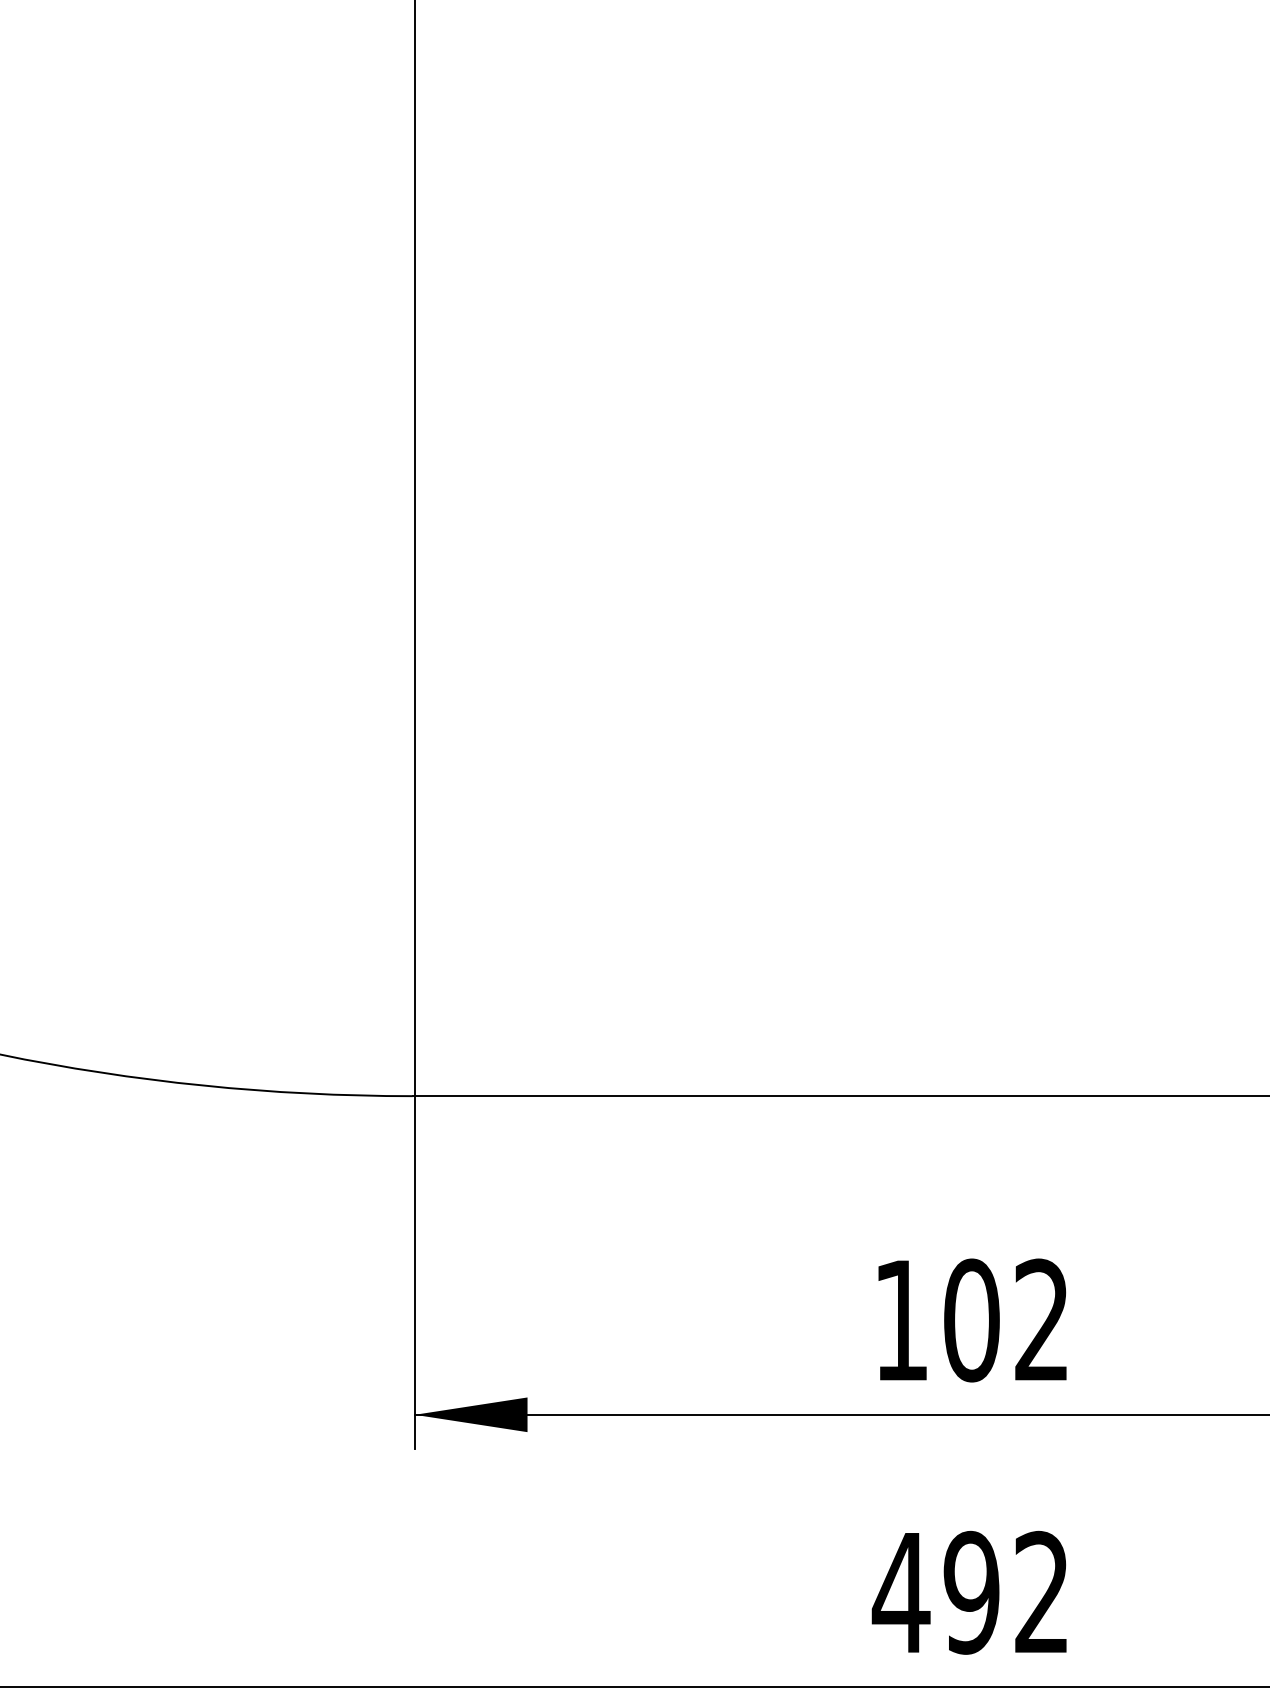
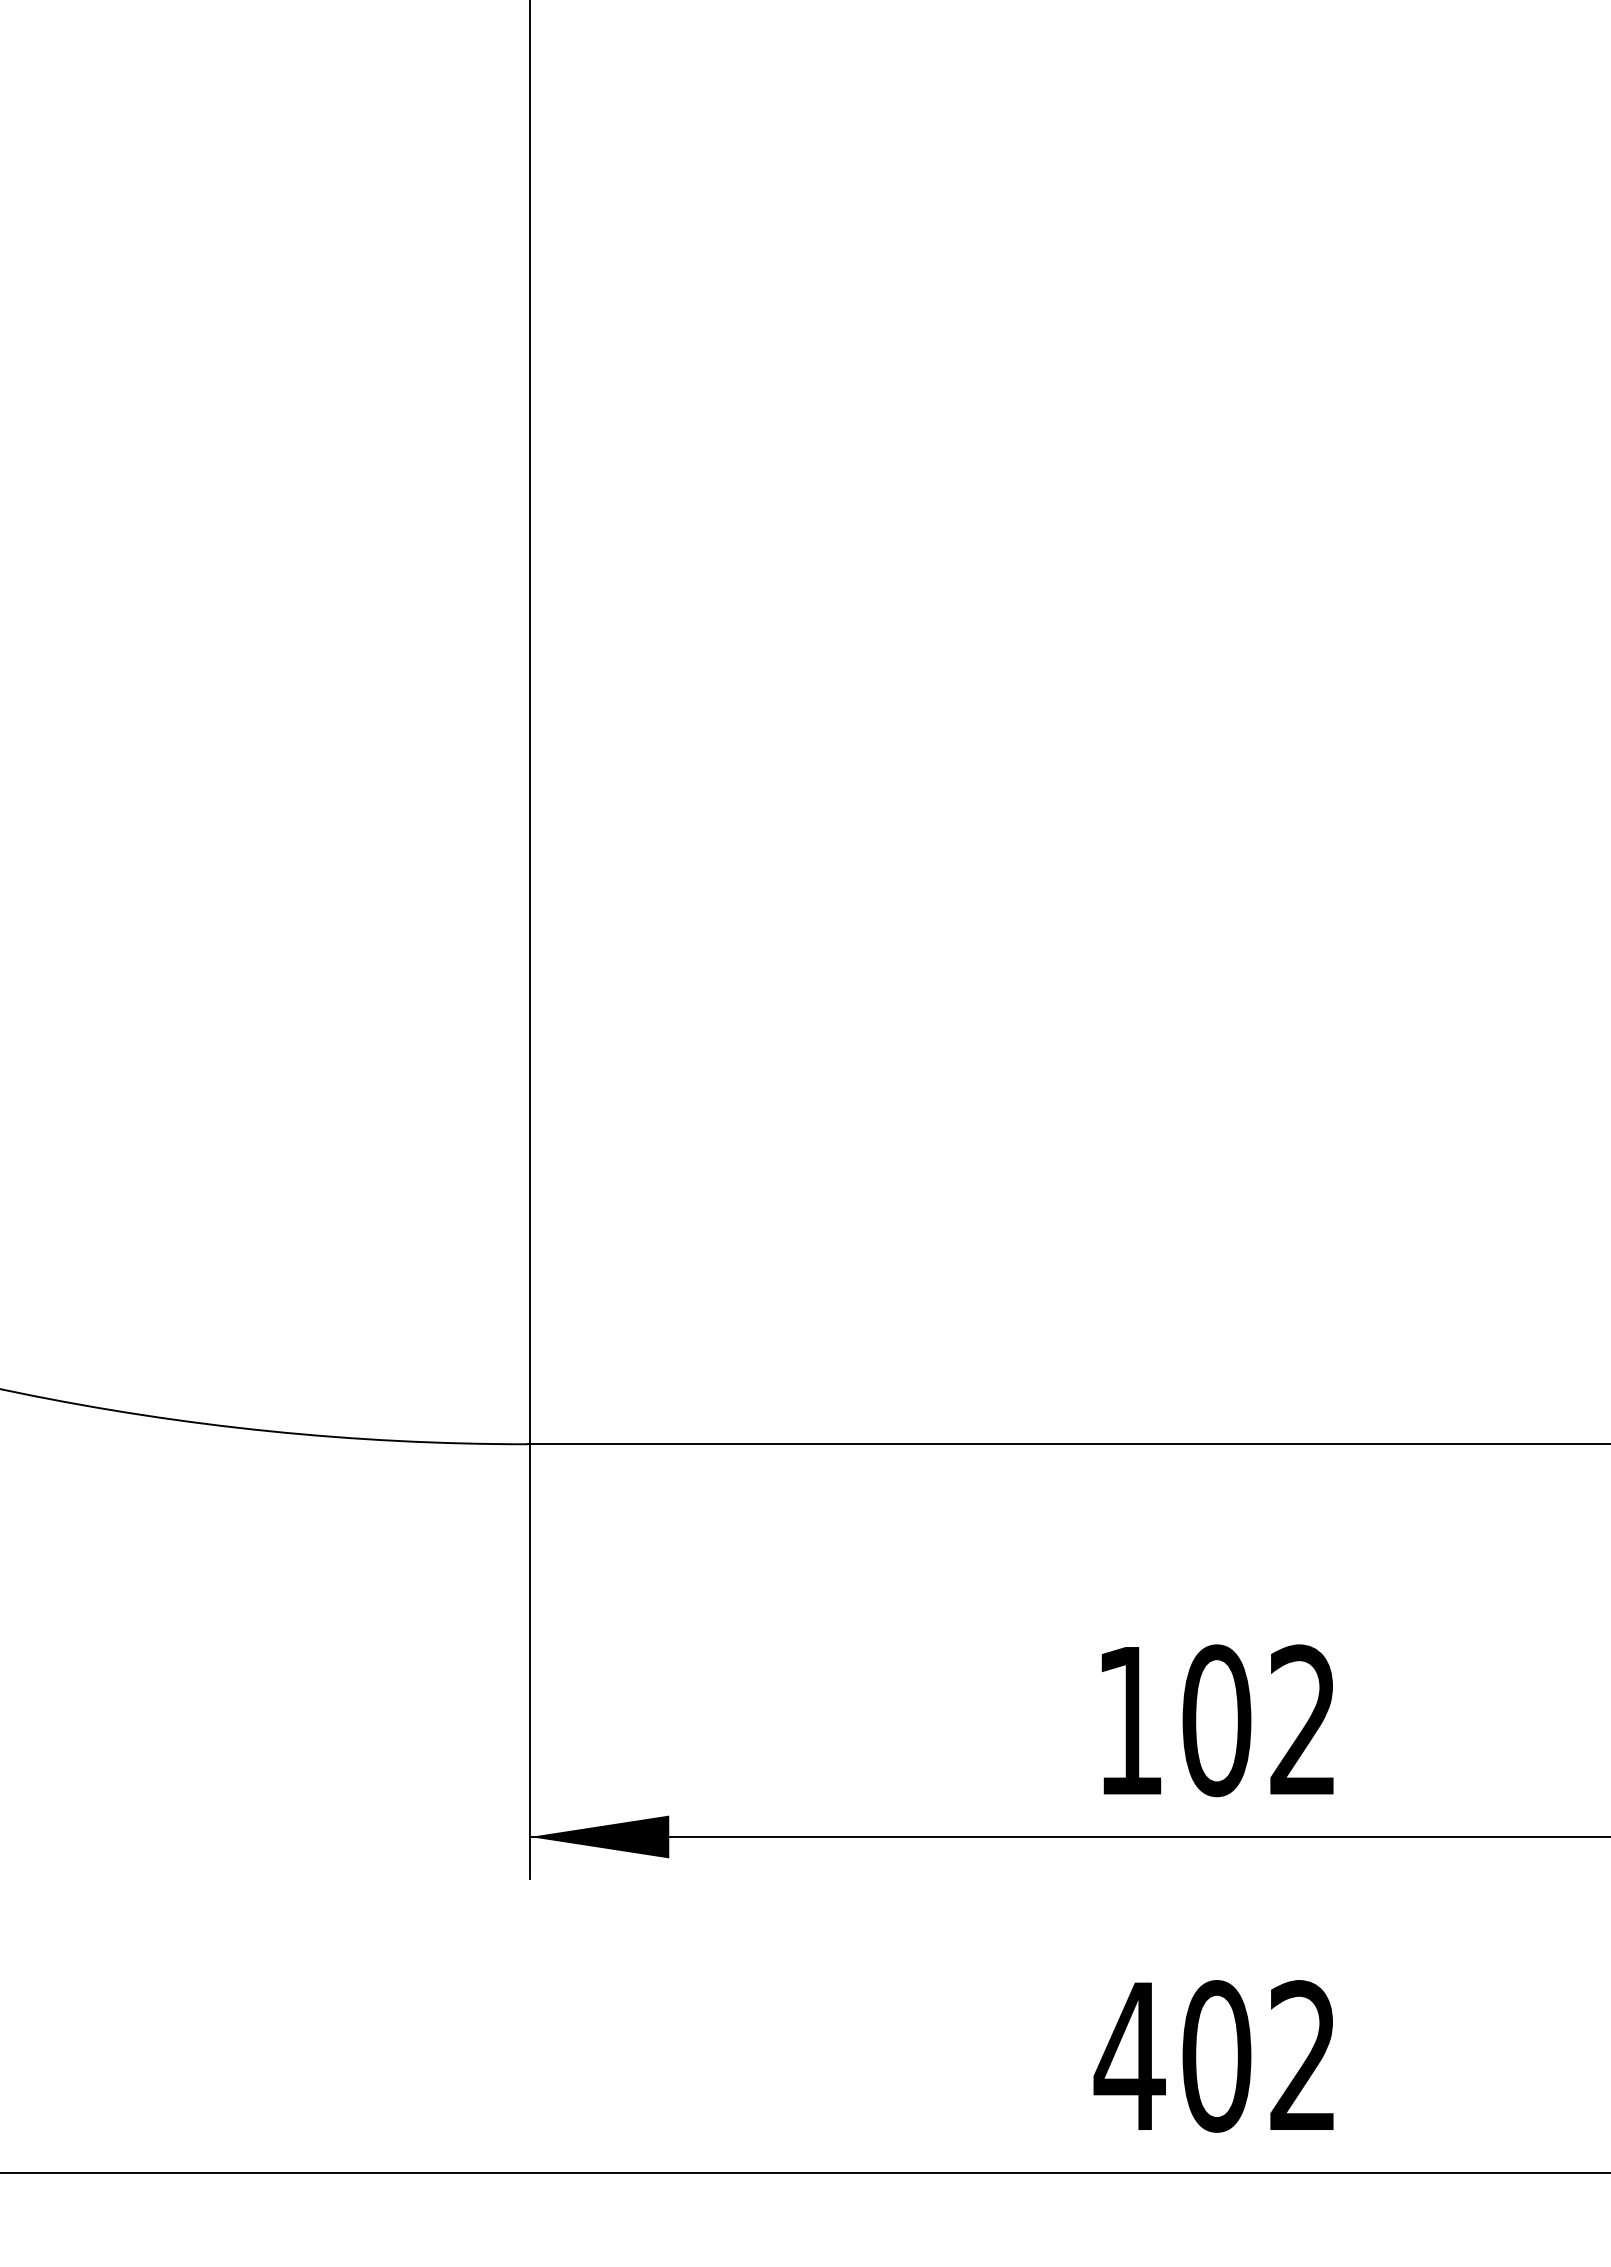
text: (971, 1592) -> (1216, 2056), 492 -> 402

